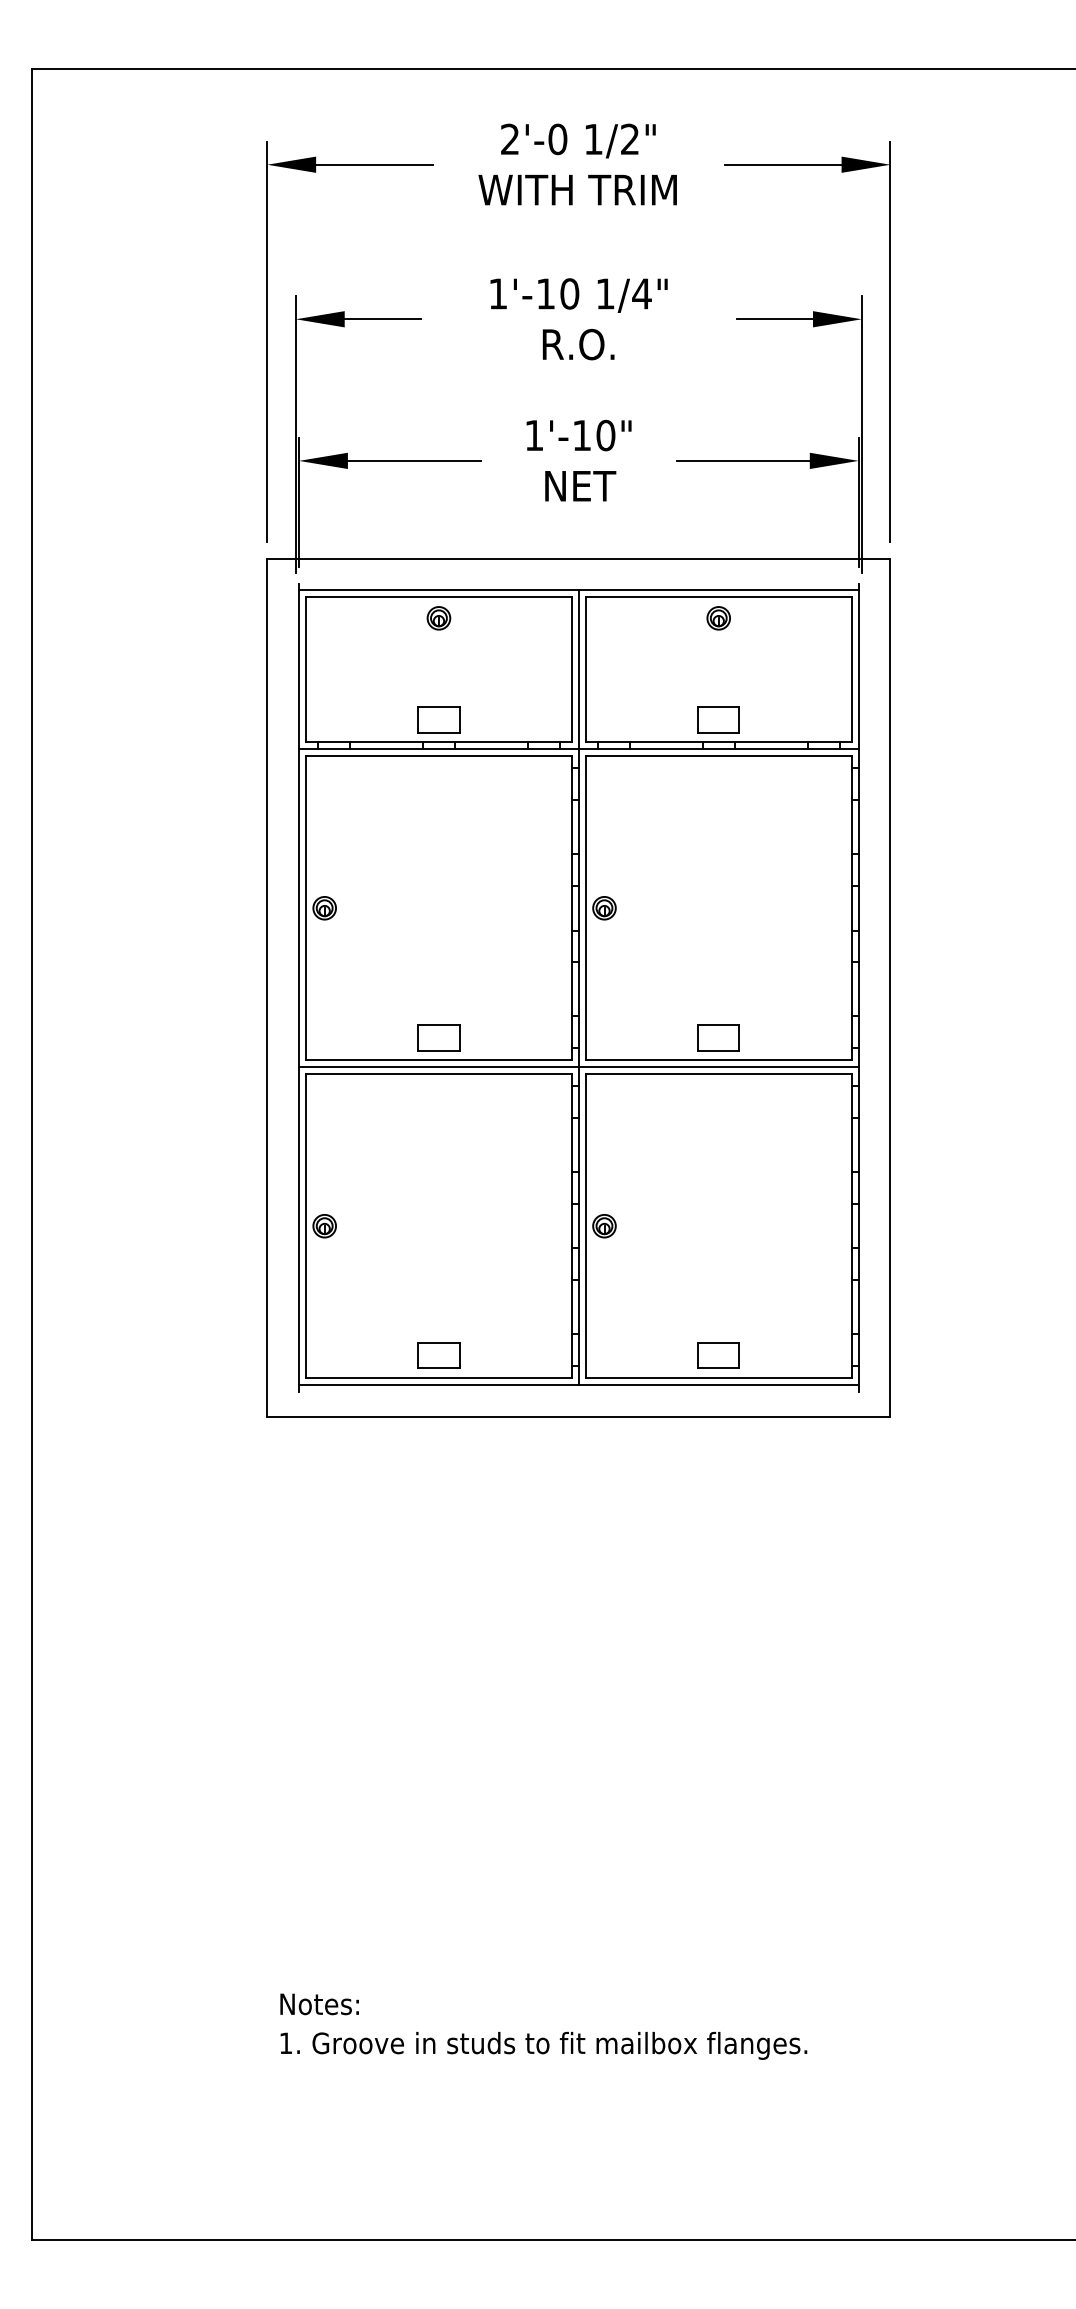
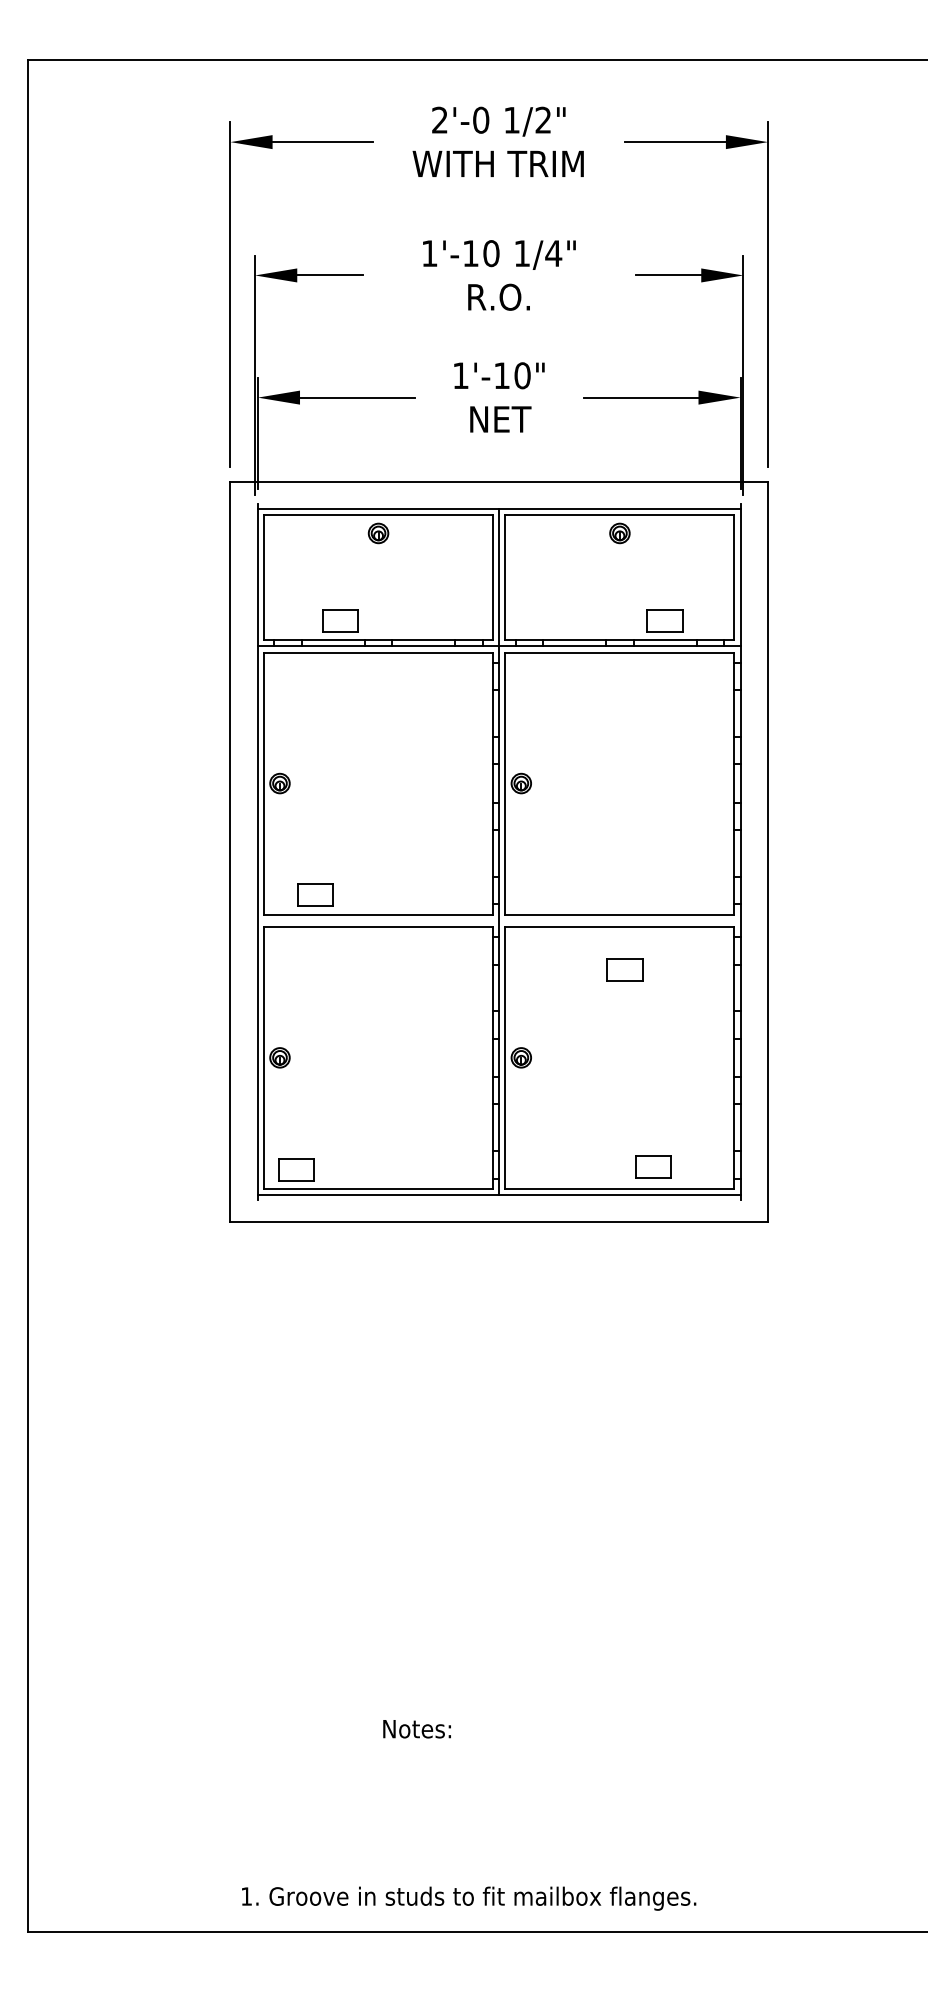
part: (438, 719) -> (340, 620), moved
part: (718, 719) -> (664, 620), moved
part: (438, 1037) -> (315, 895), moved
part: (718, 1037) -> (624, 970), moved
line: (578, 1067) -> (498, 920), removed
part: (438, 1355) -> (296, 1169), moved
part: (718, 1355) -> (653, 1166), moved
text: (319, 2004) -> (416, 1729), moved
text: (543, 2045) -> (468, 1898), moved

